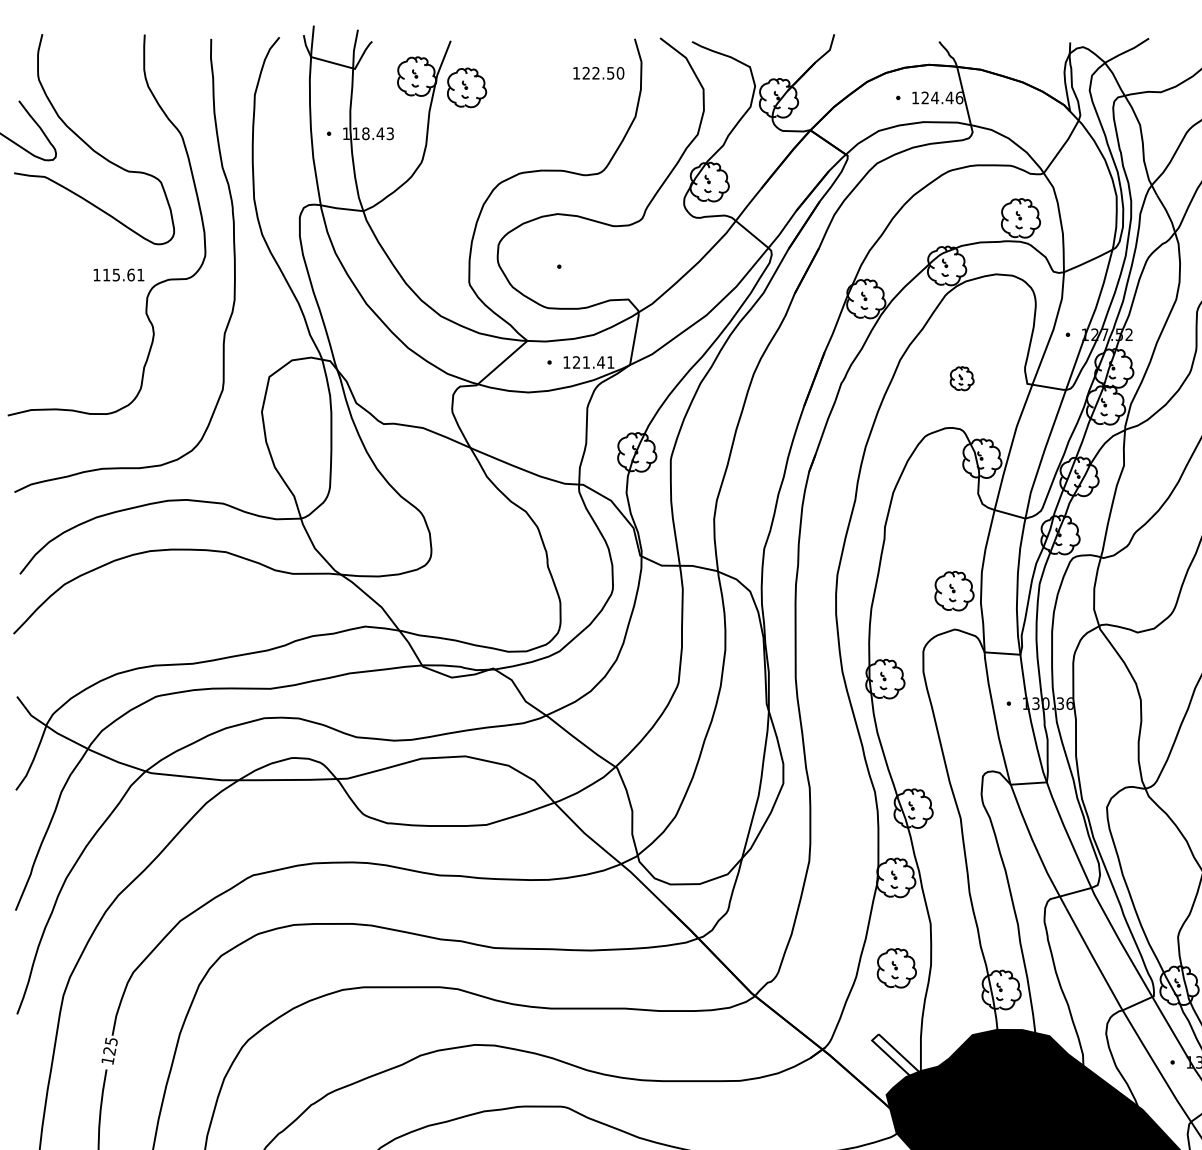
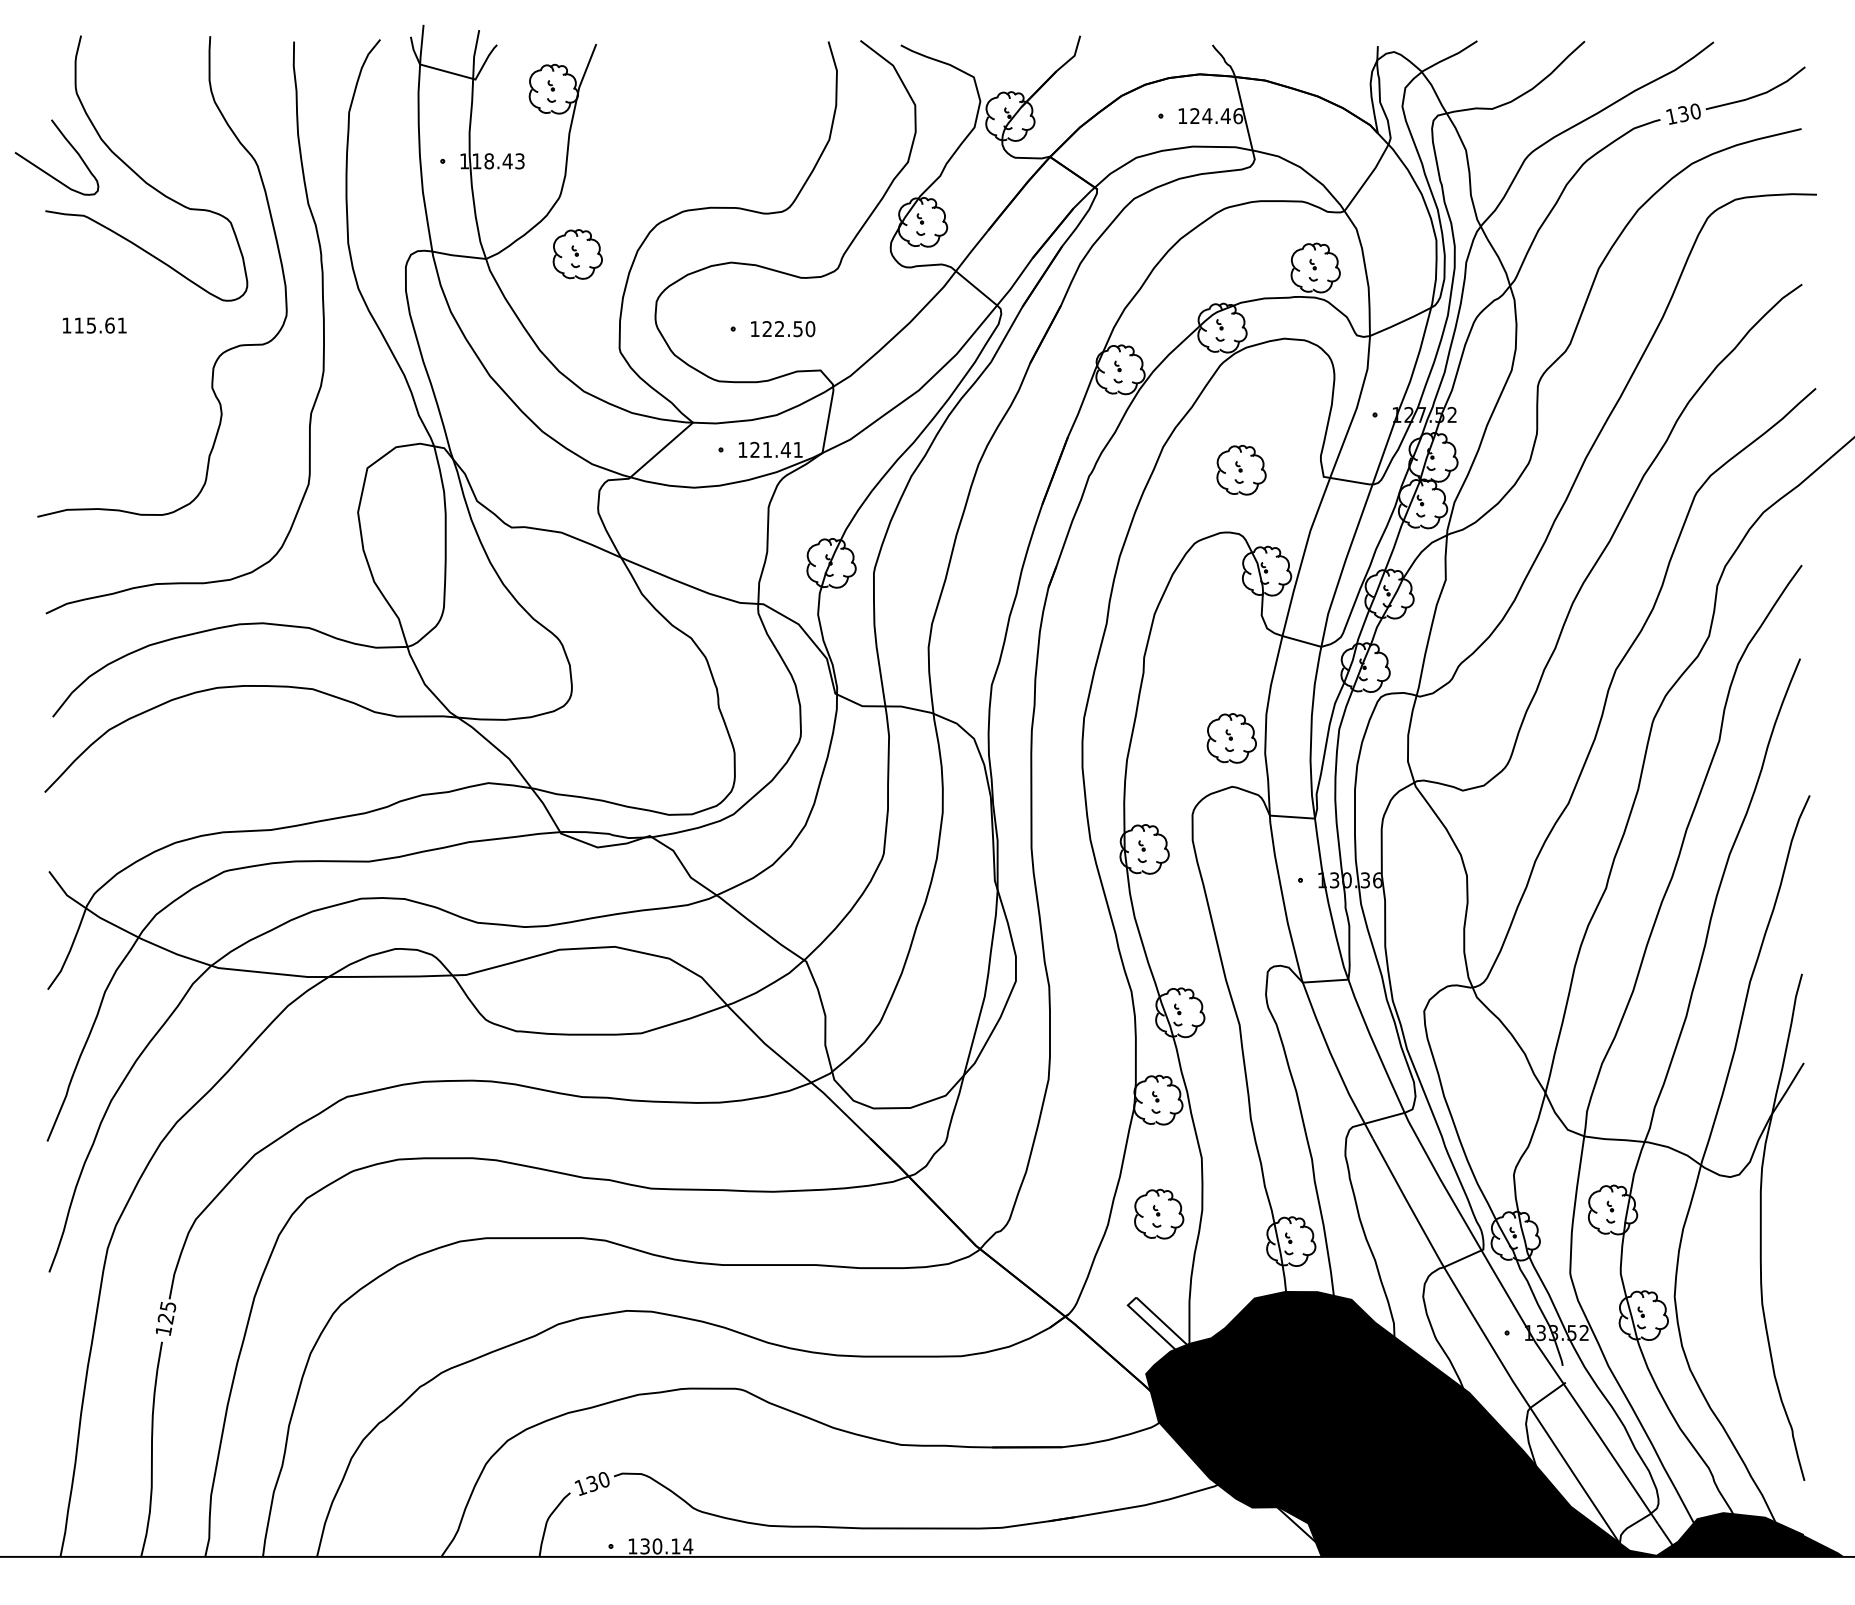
text: (599, 73) -> (783, 329), moved
part: (466, 87) -> (577, 254), moved
text: (118, 274) -> (94, 325), moved
part: (962, 378) -> (1241, 470), size x1.67

